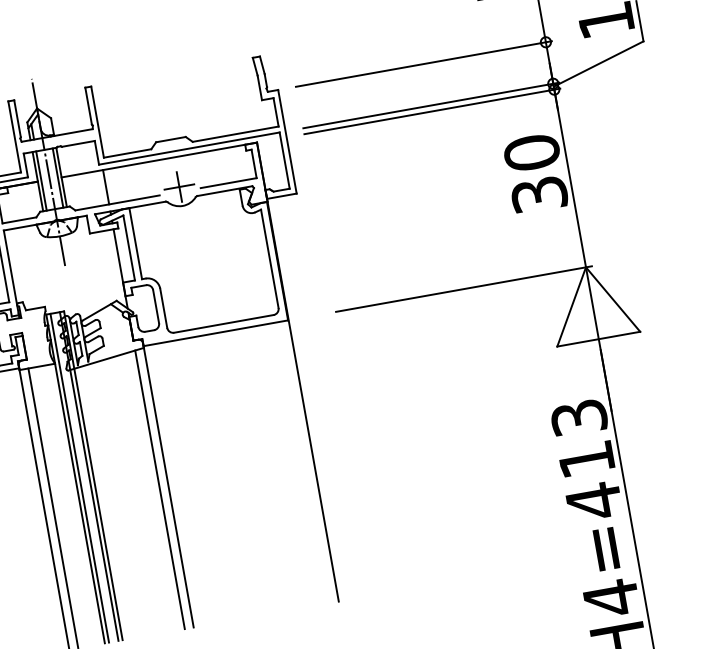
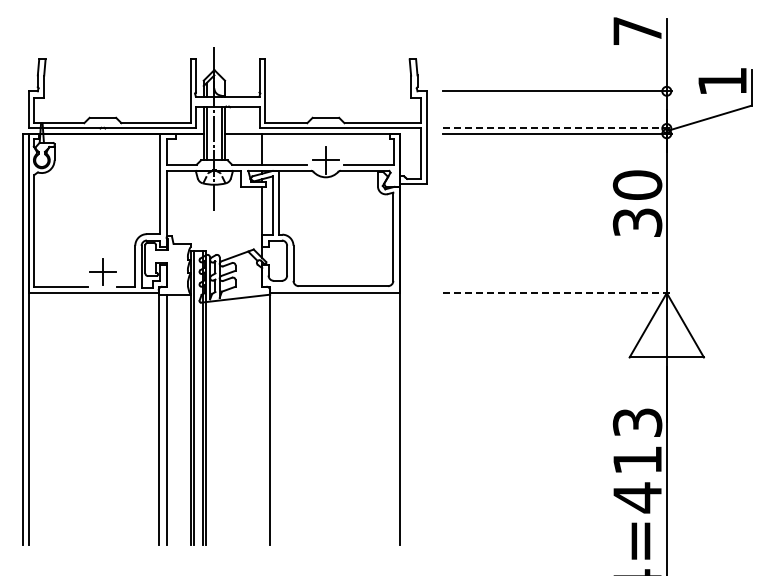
line: (431, 105) -> (557, 128), solid -> dashed
line: (464, 289) -> (557, 293), solid -> dashed
line: (160, 489) -> (262, 420), removed

